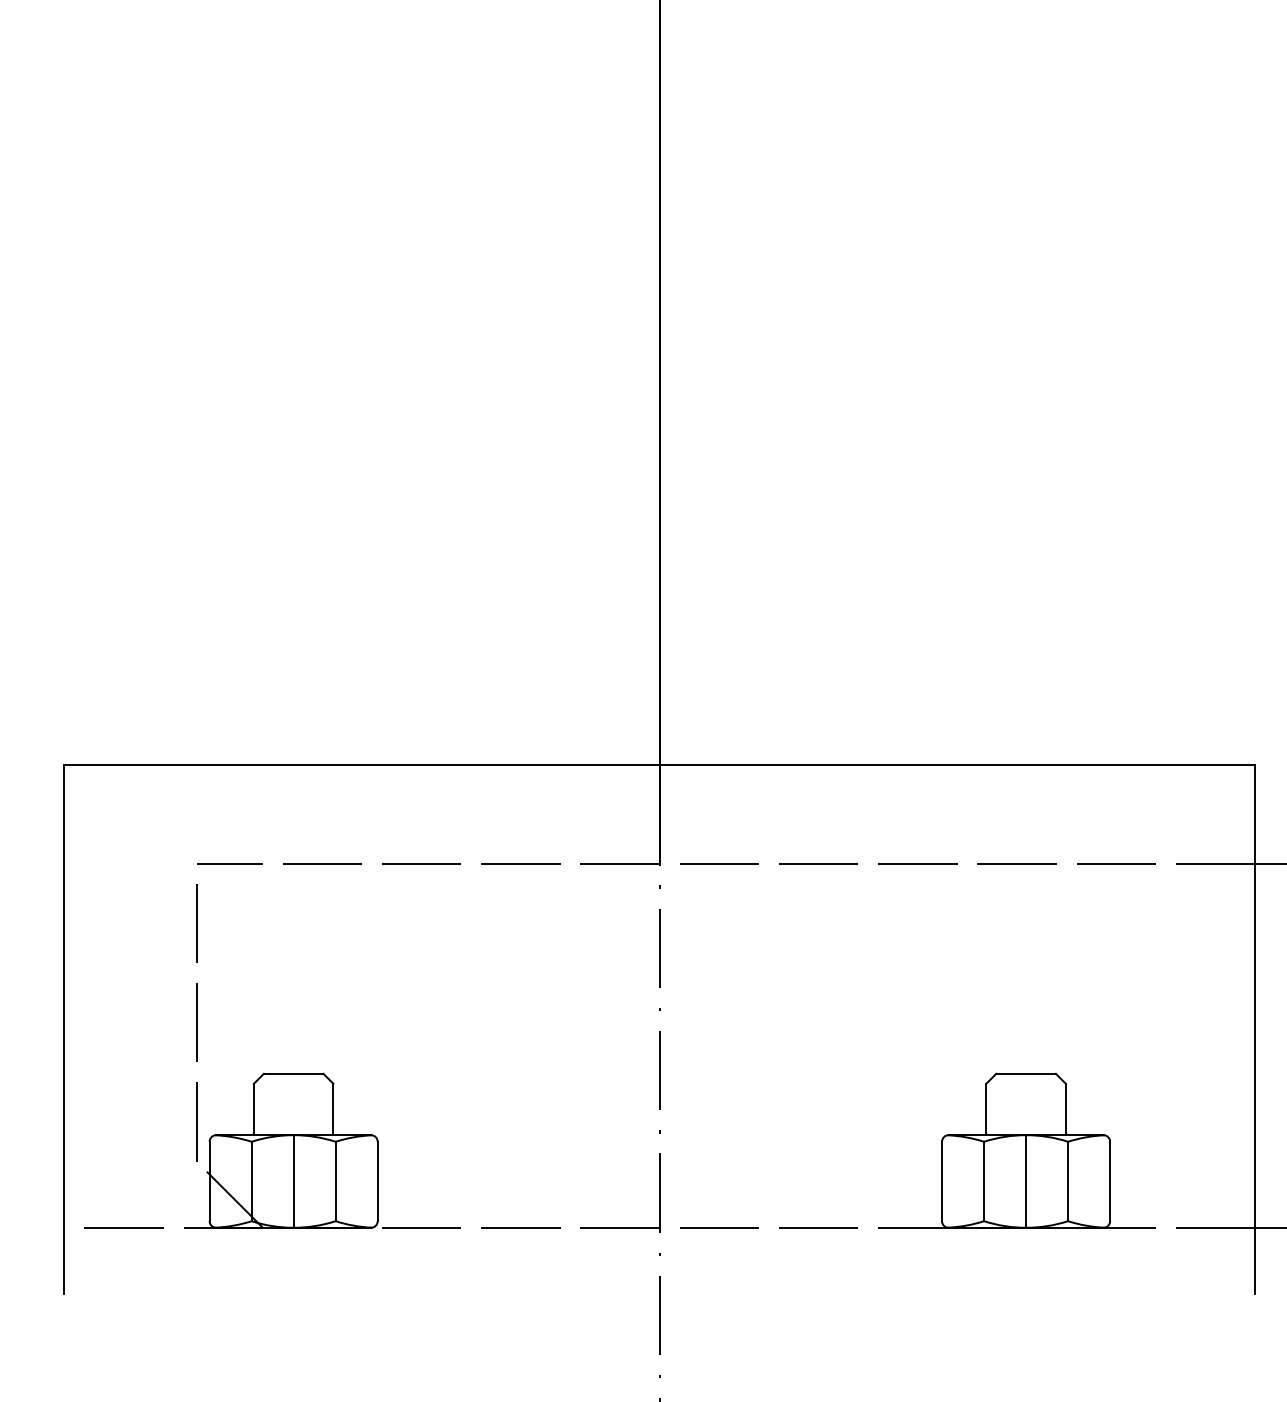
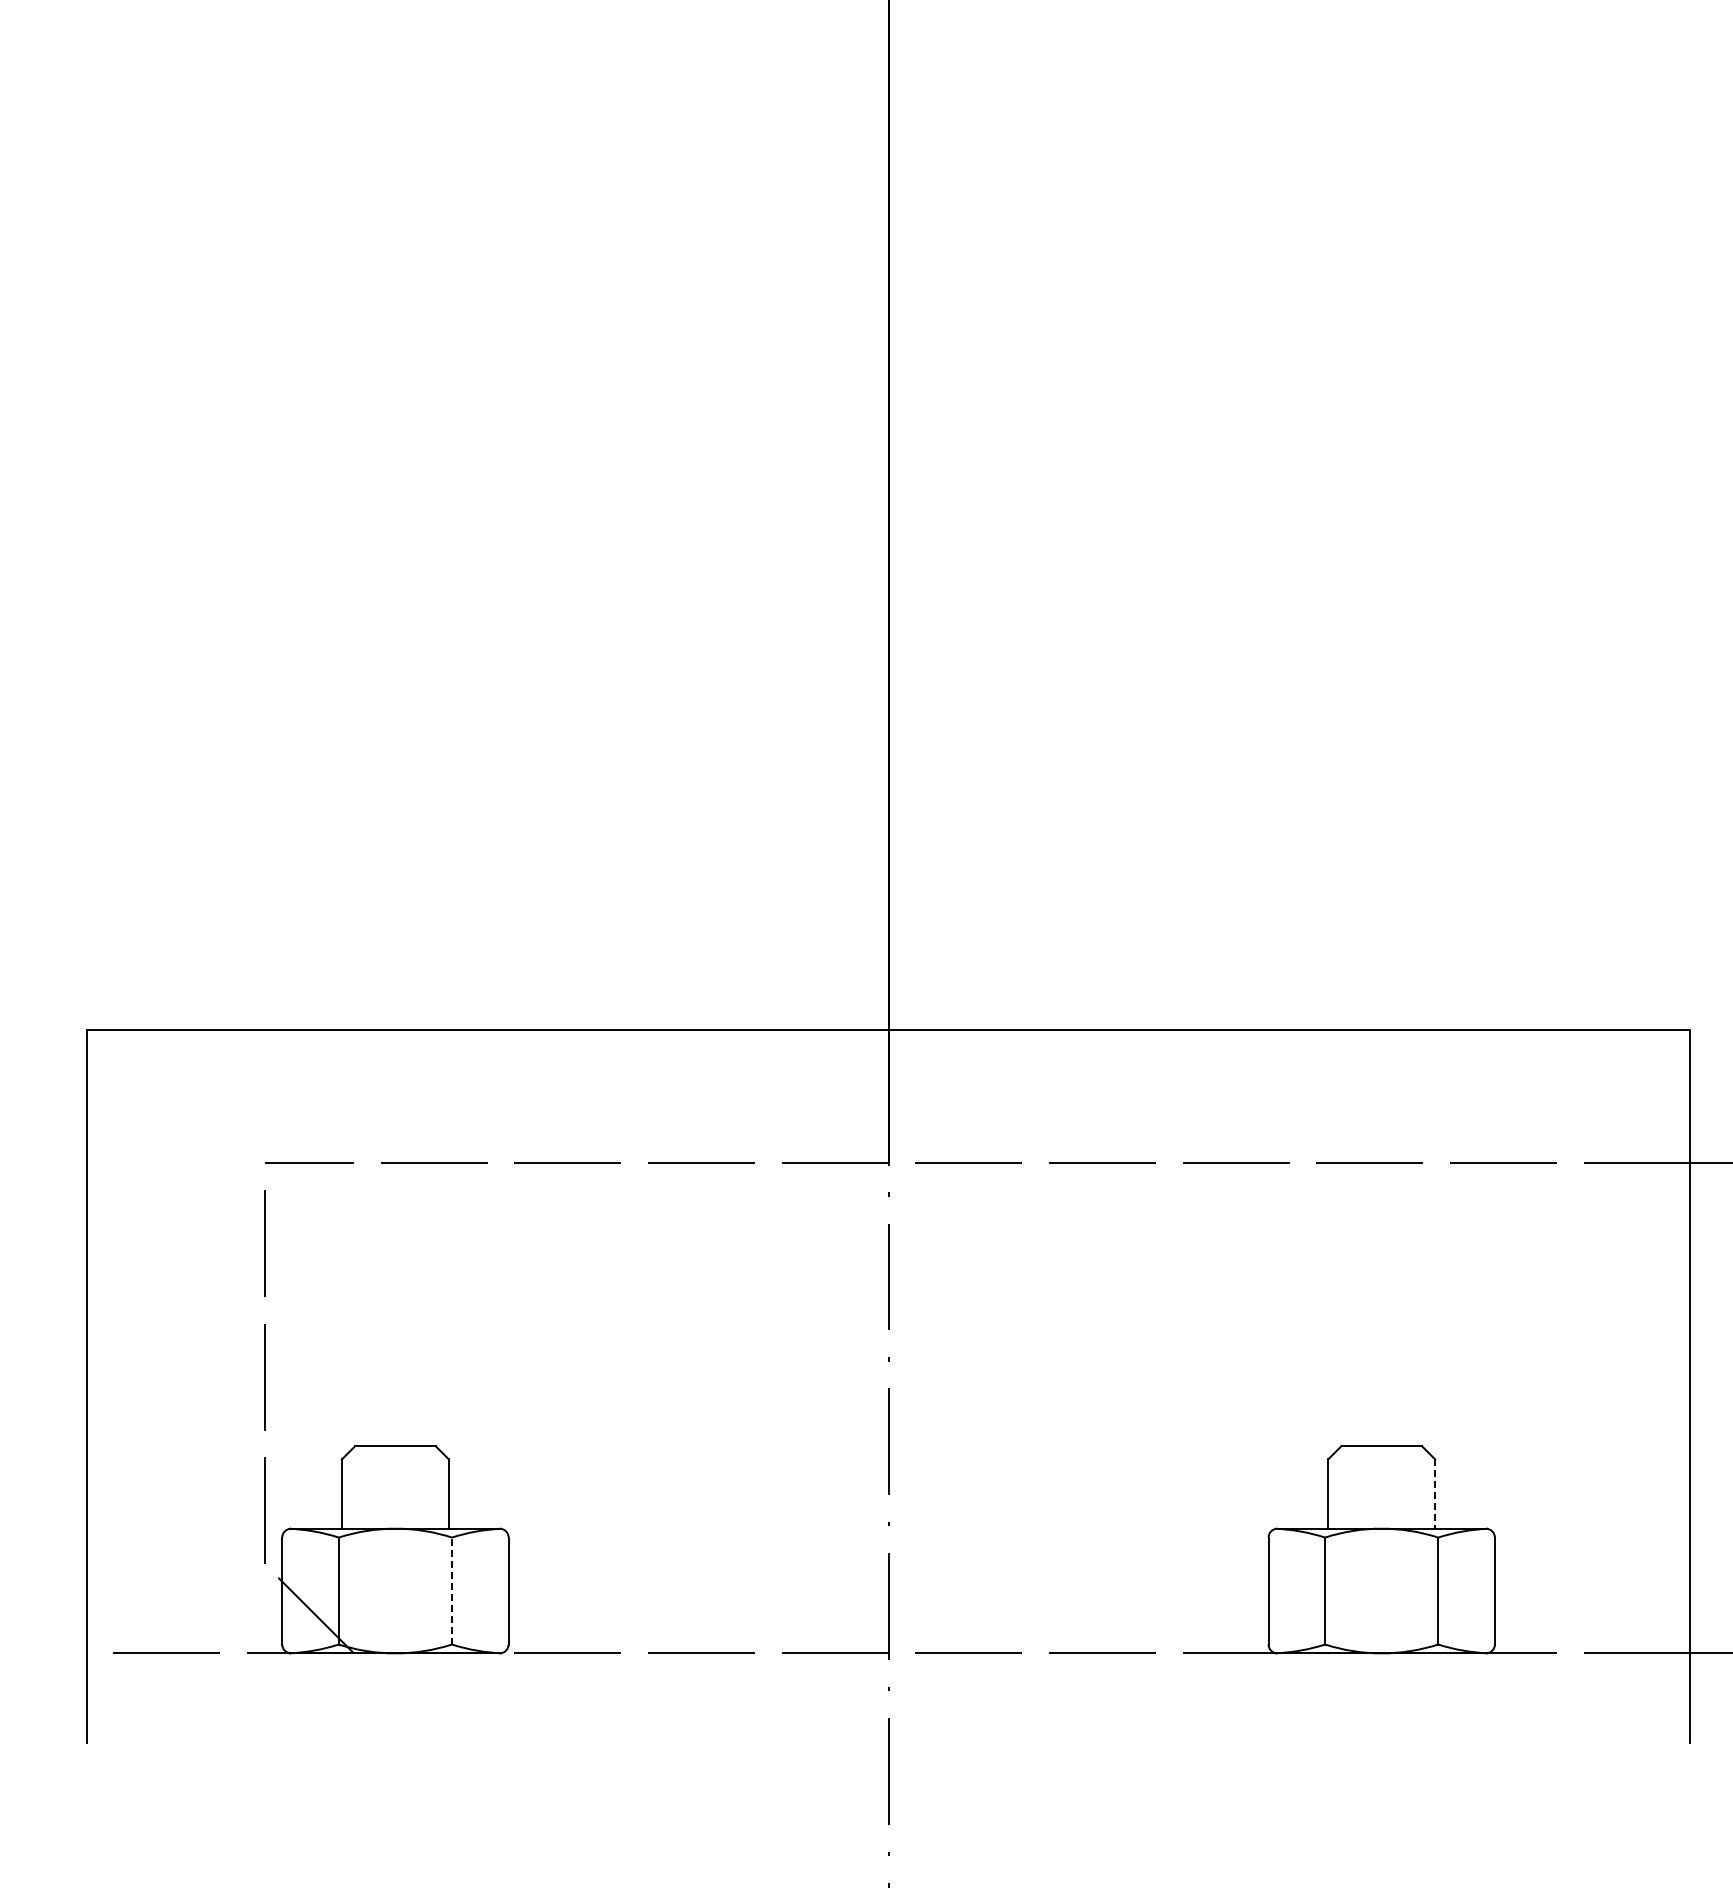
line: (1066, 1109) -> (1435, 1494), solid -> dashed
line: (293, 1181) -> (395, 1590), removed
line: (336, 1181) -> (452, 1590), solid -> dashed
line: (1025, 1181) -> (1381, 1590), removed

